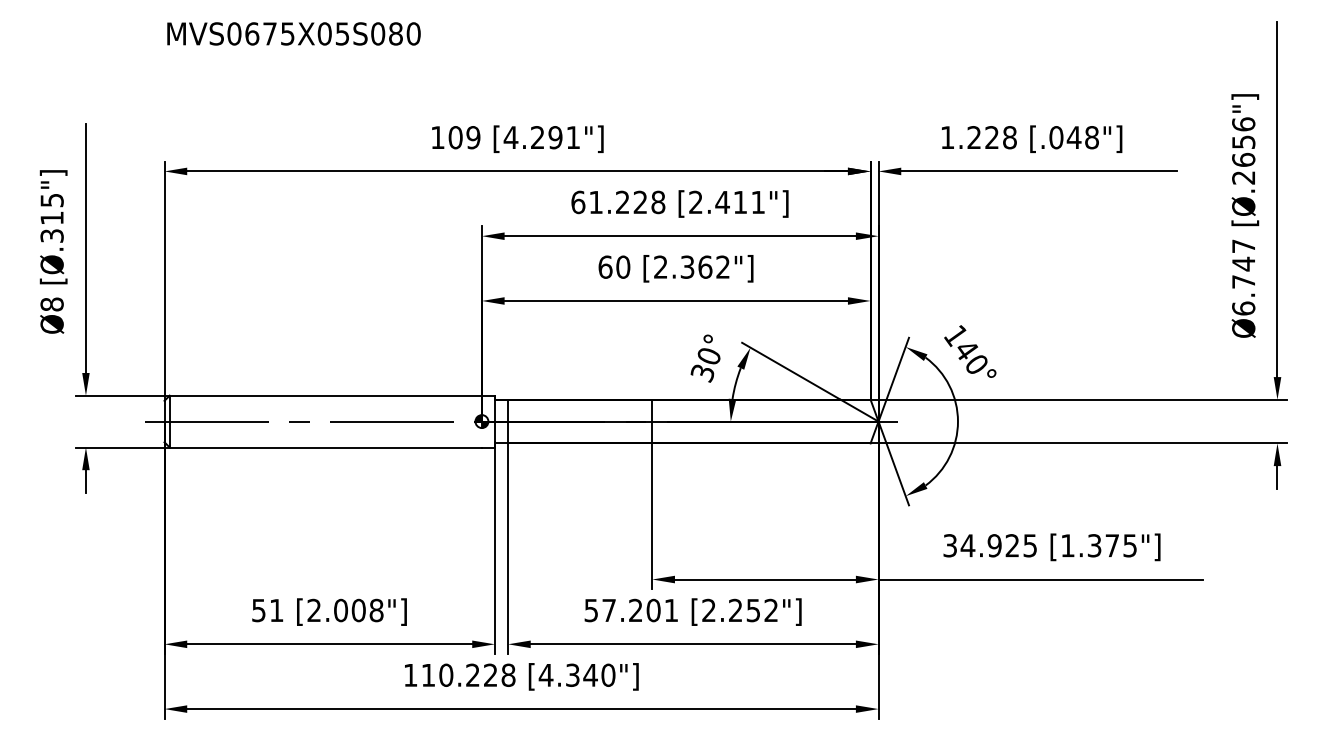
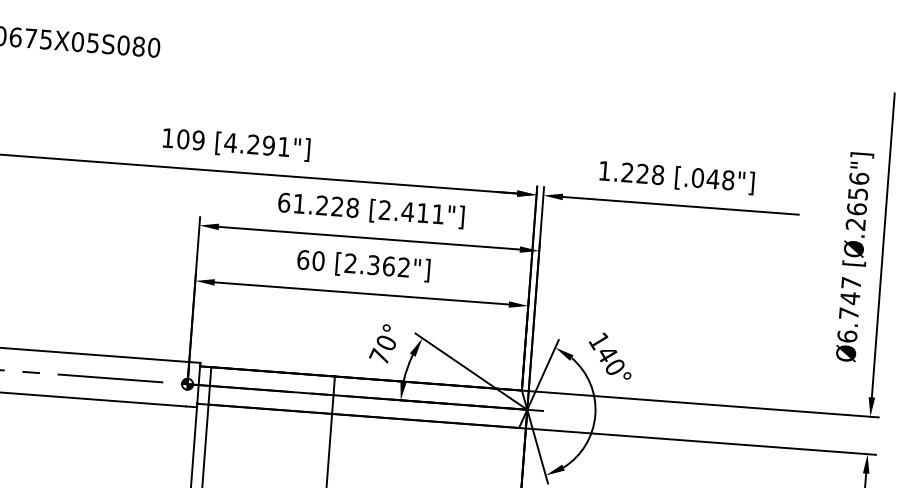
text: (702, 372) -> (379, 356), 30° -> 70°

